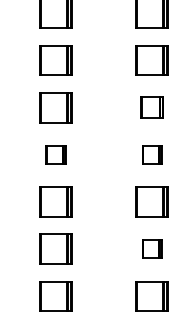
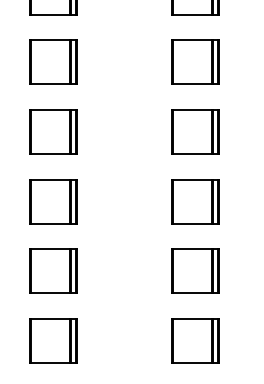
part: (151, 107) -> (194, 62), size x1.43
part: (55, 154) -> (52, 131), size x1.67
part: (151, 154) -> (194, 131), size x1.67
part: (151, 248) -> (194, 270), size x1.67

